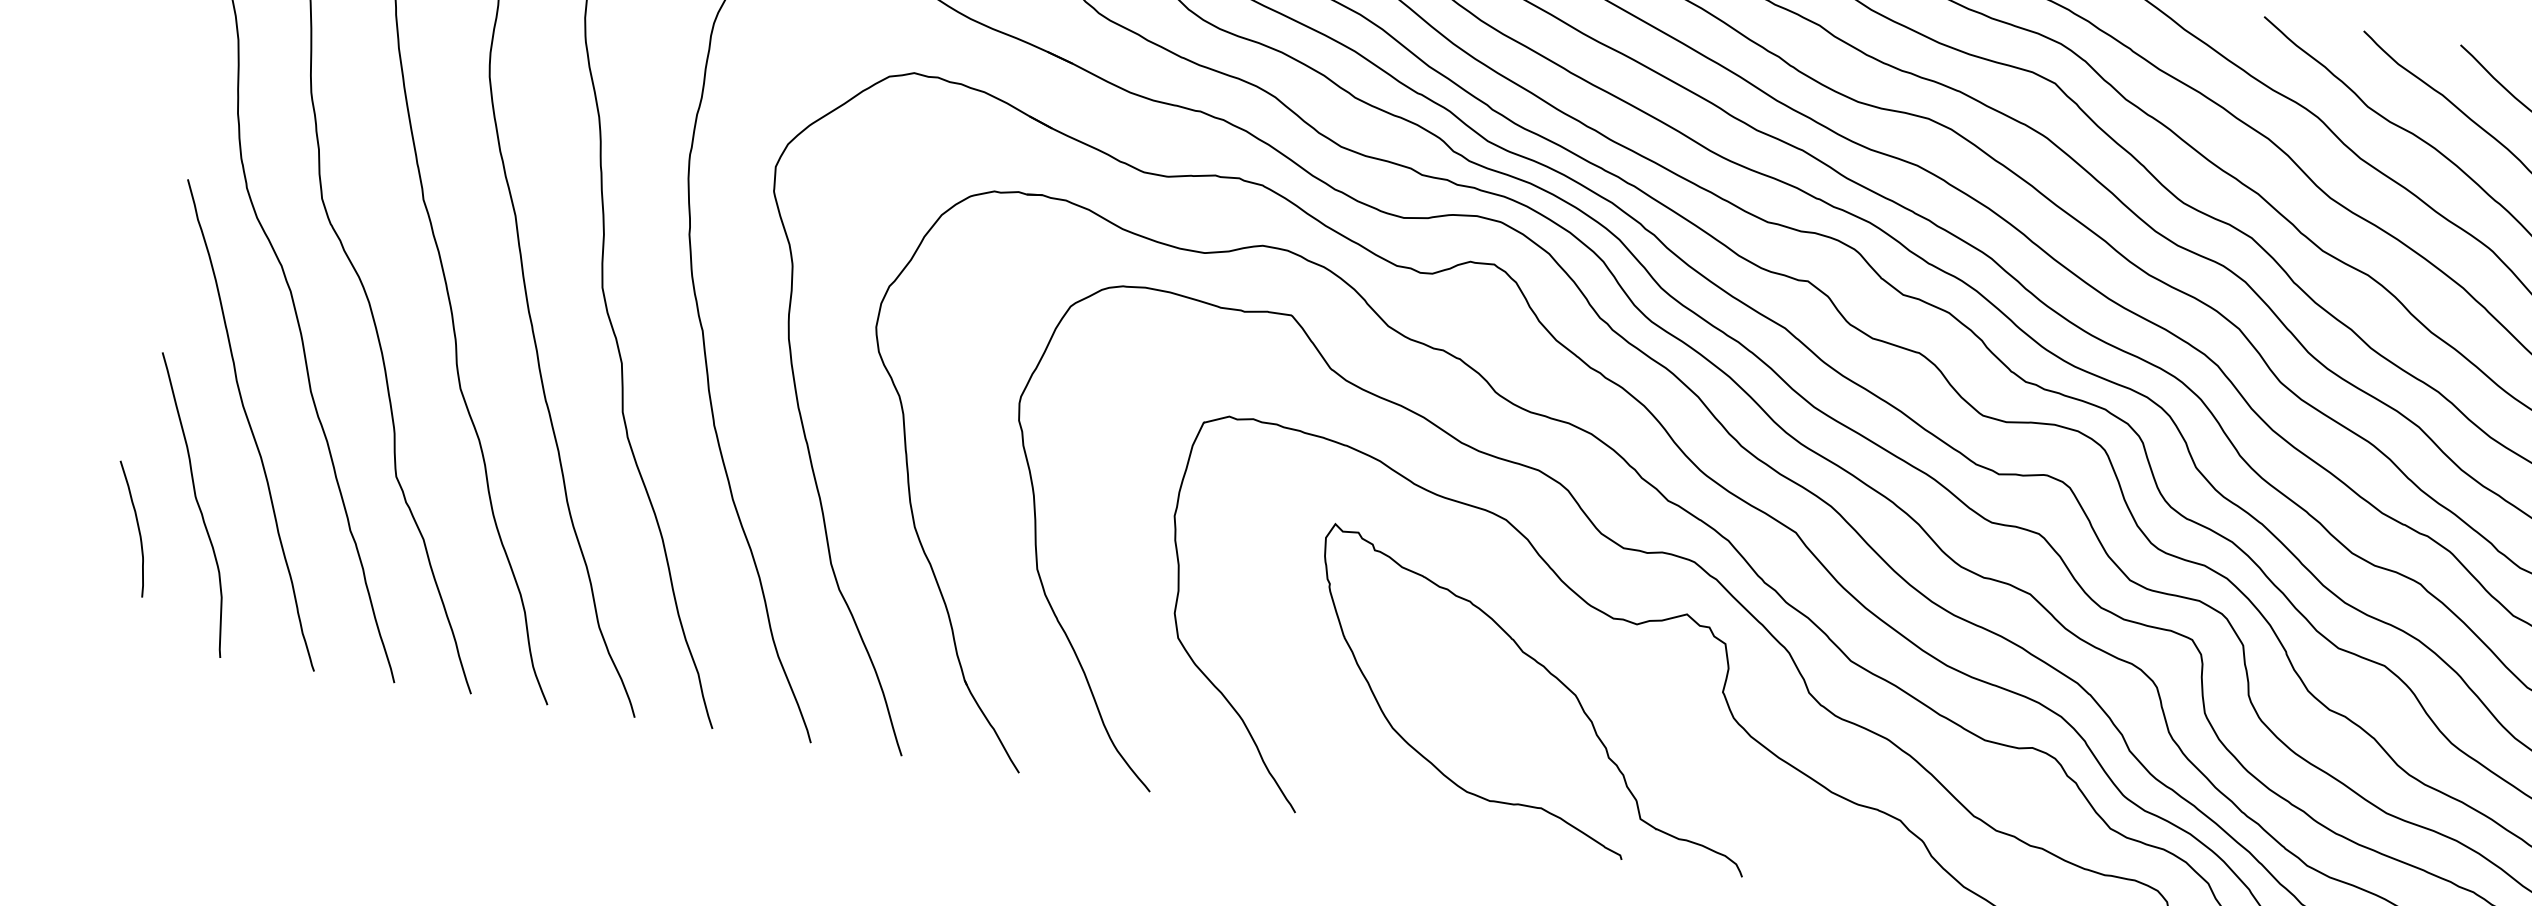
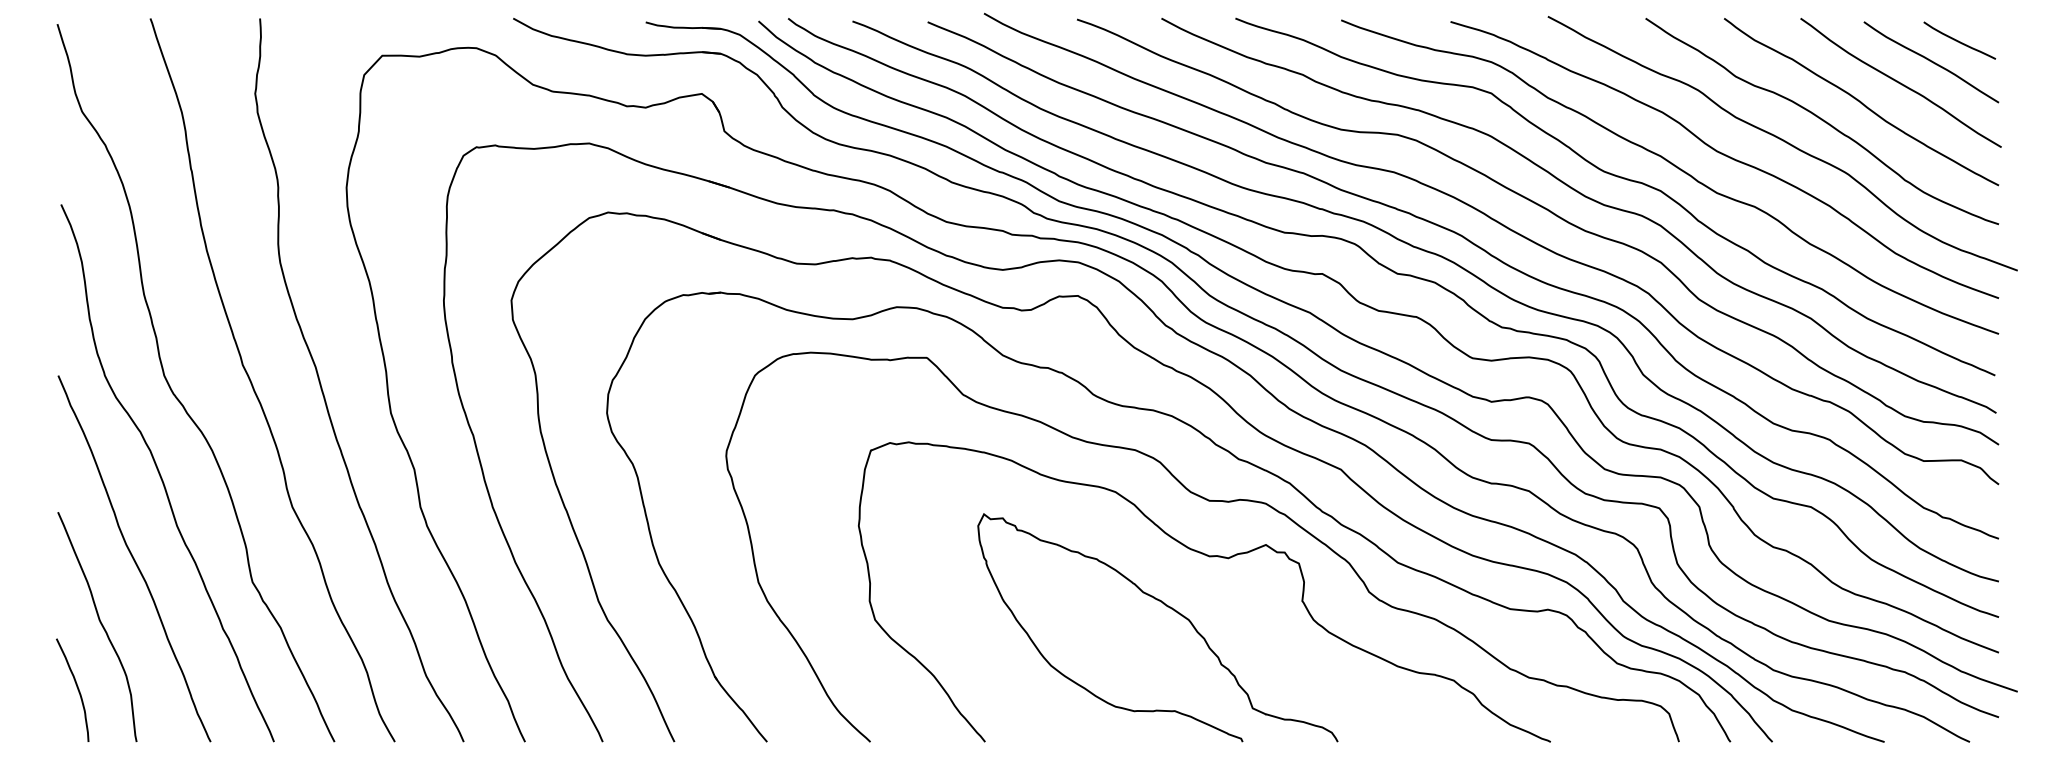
curve: (136, 526) -> (76, 687), moved

